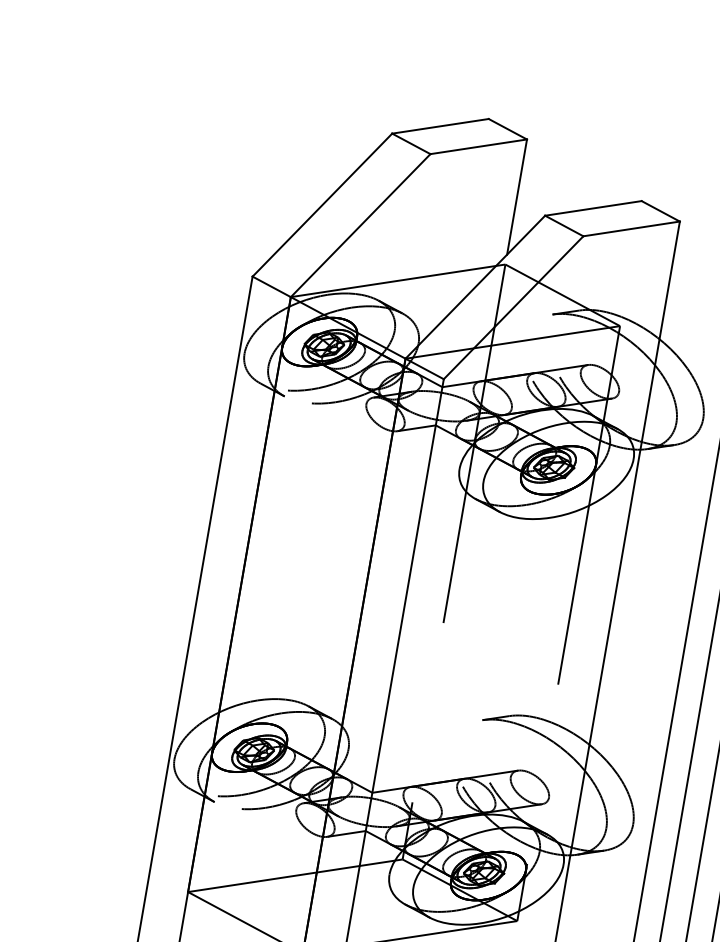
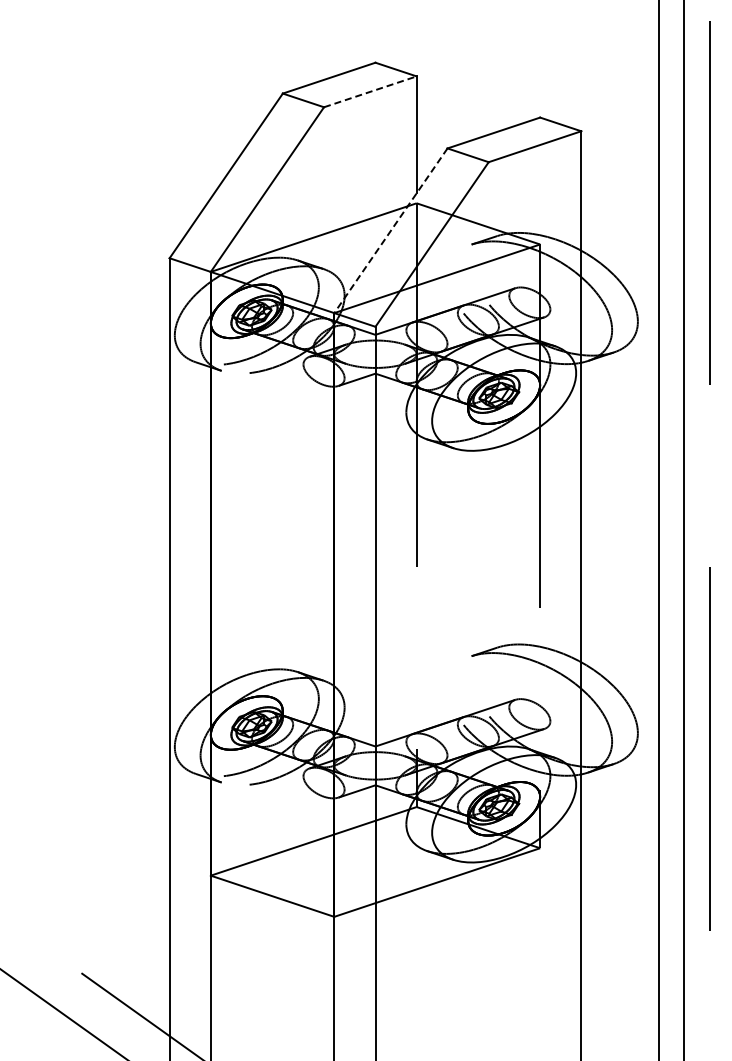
line: (478, 146) -> (370, 91), solid -> dashed
line: (474, 286) -> (390, 230), solid -> dashed

